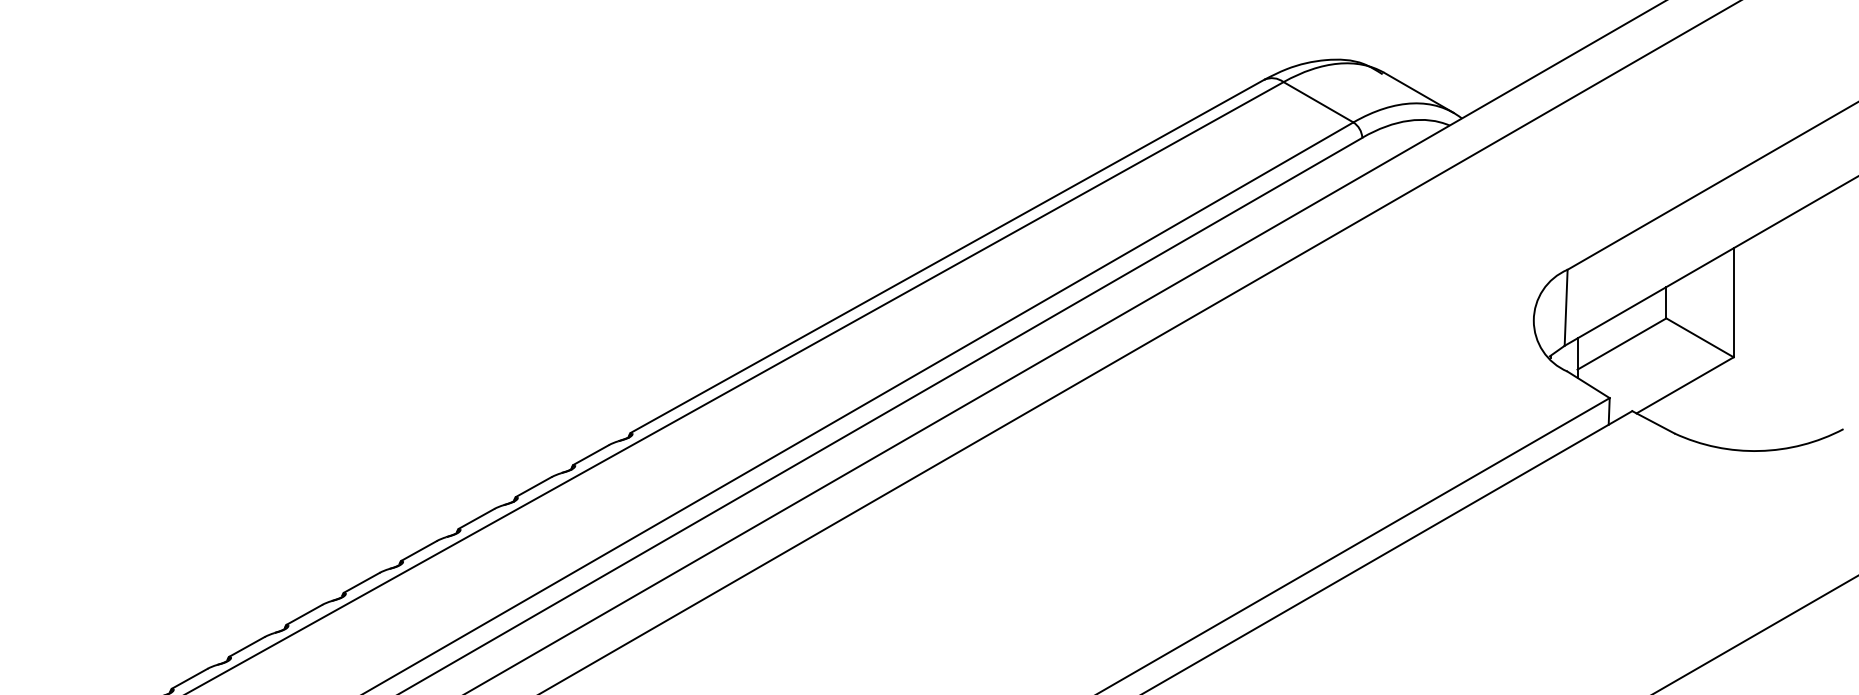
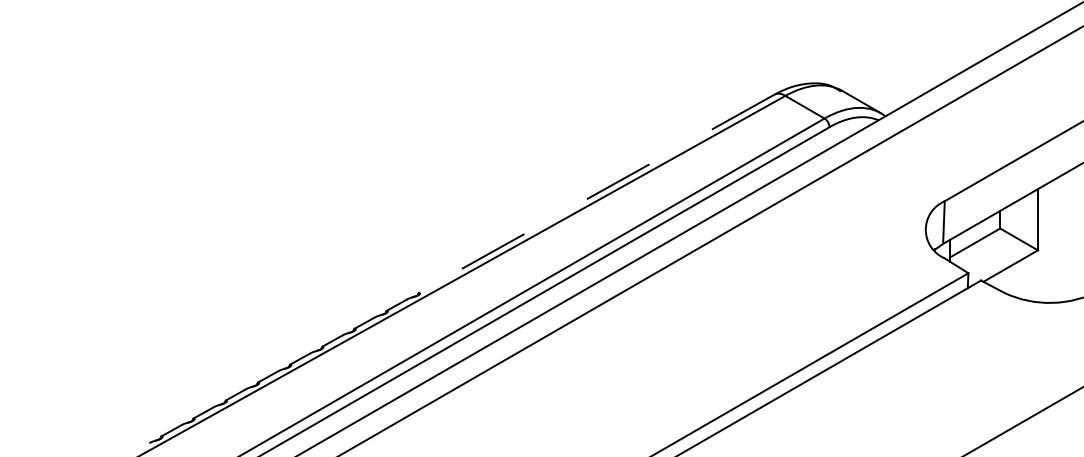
line: (946, 255) -> (596, 193), solid -> dashed

